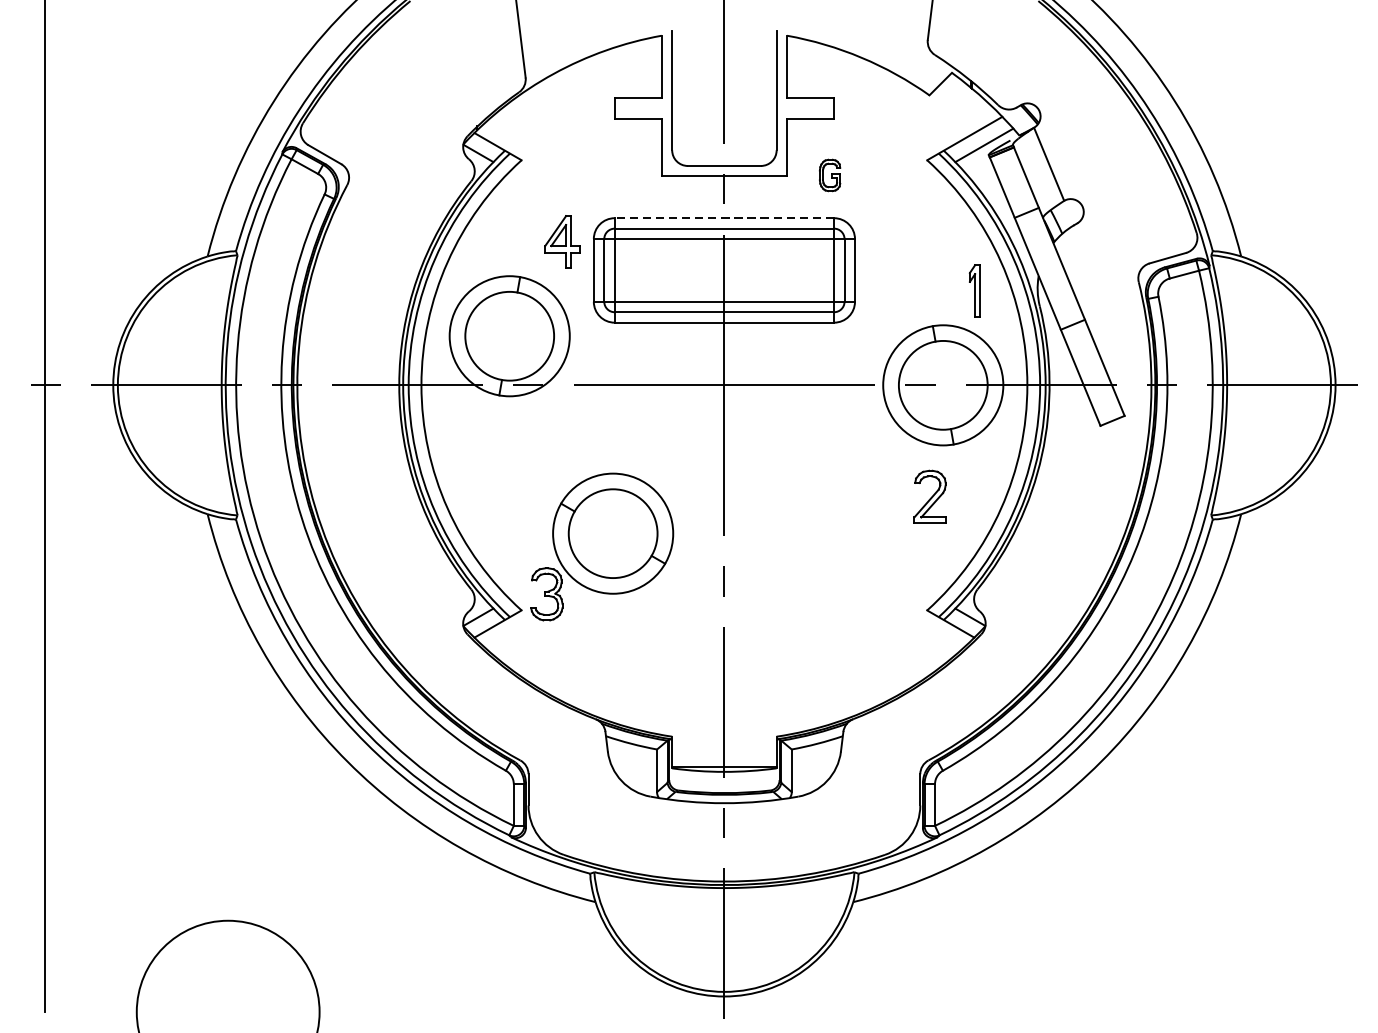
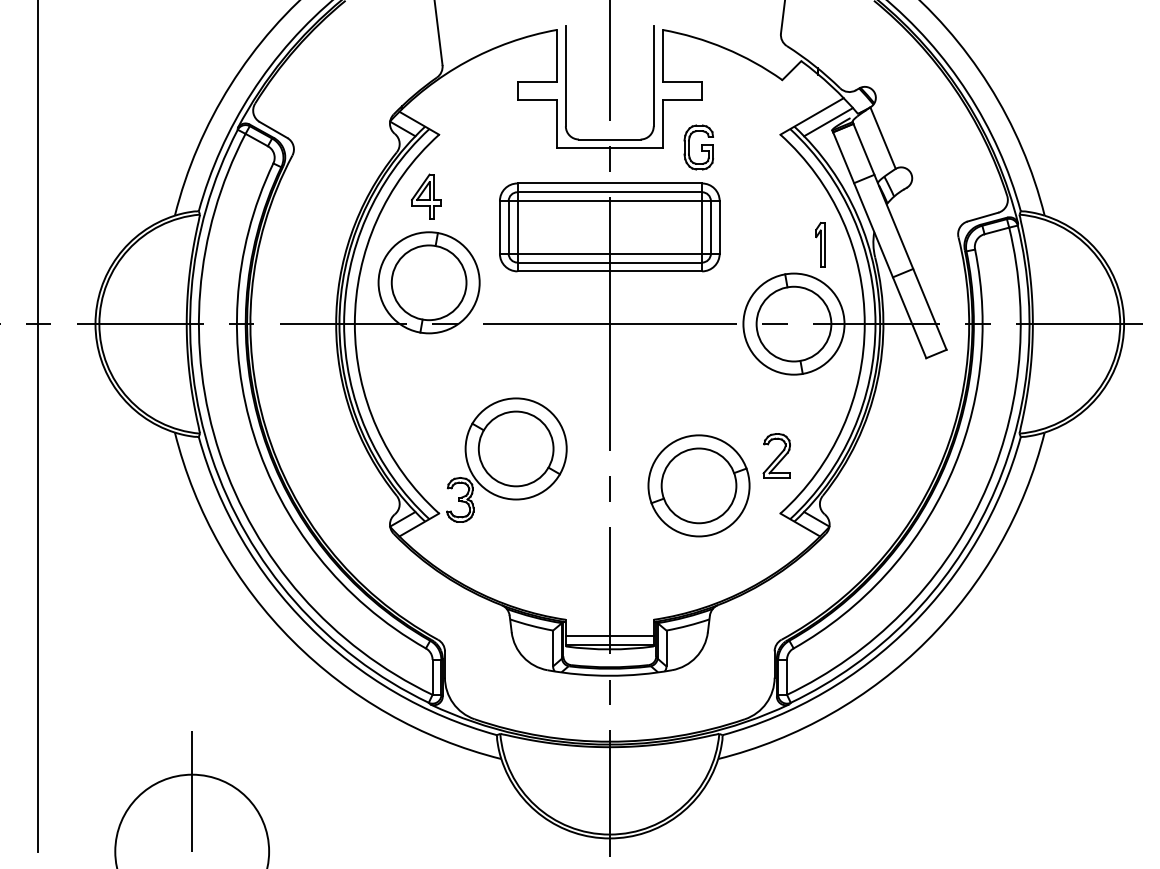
part: (829, 175) -> (698, 147), size x1.67
line: (724, 218) -> (609, 183), dashed -> solid
part: (562, 242) -> (426, 196), moved
part: (929, 496) -> (776, 455), moved
part: (829, 577) -> (698, 485), added
line: (724, 756) -> (609, 636), added
line: (228, 939) -> (192, 790), added

